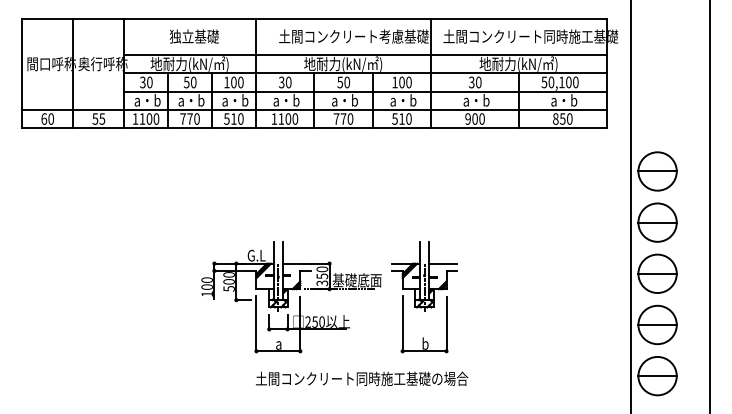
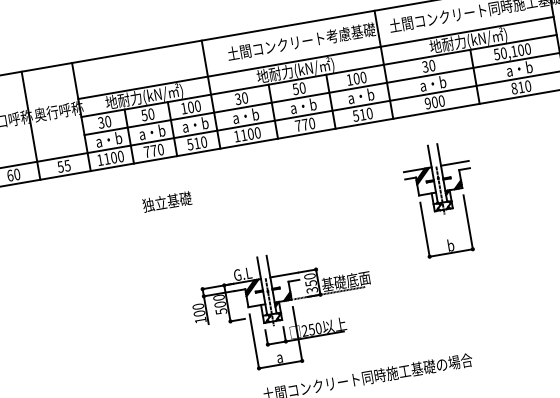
text: (193, 36) -> (166, 201), moved
text: (562, 118) -> (520, 86), 850 -> 810
part: (424, 297) -> (442, 199), moved

